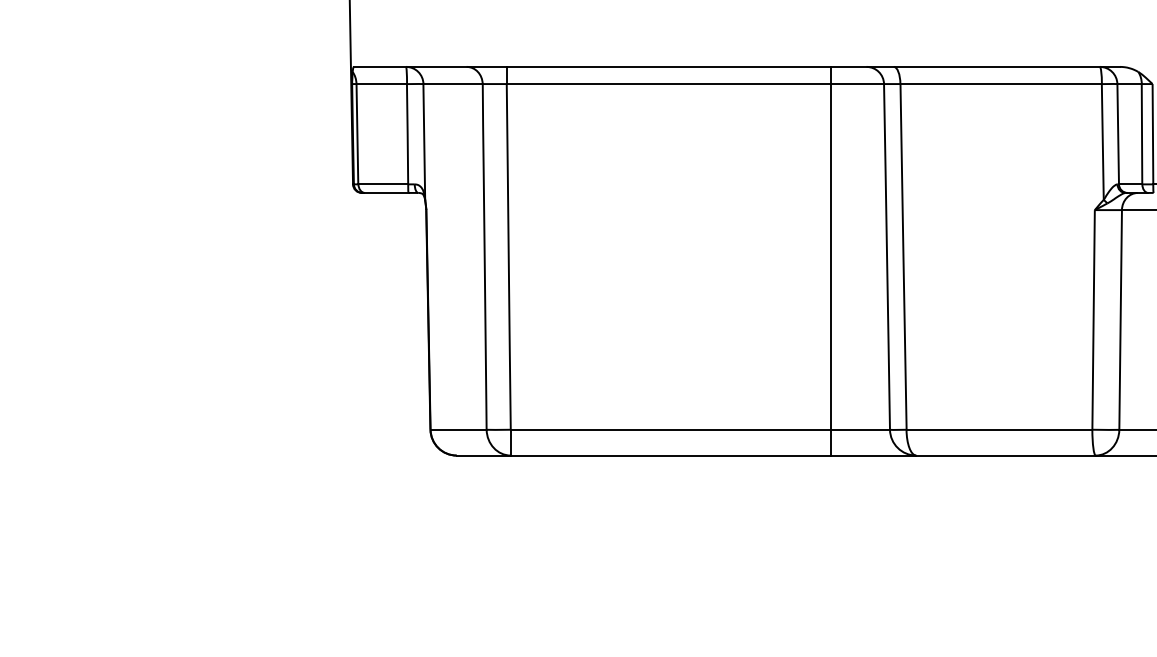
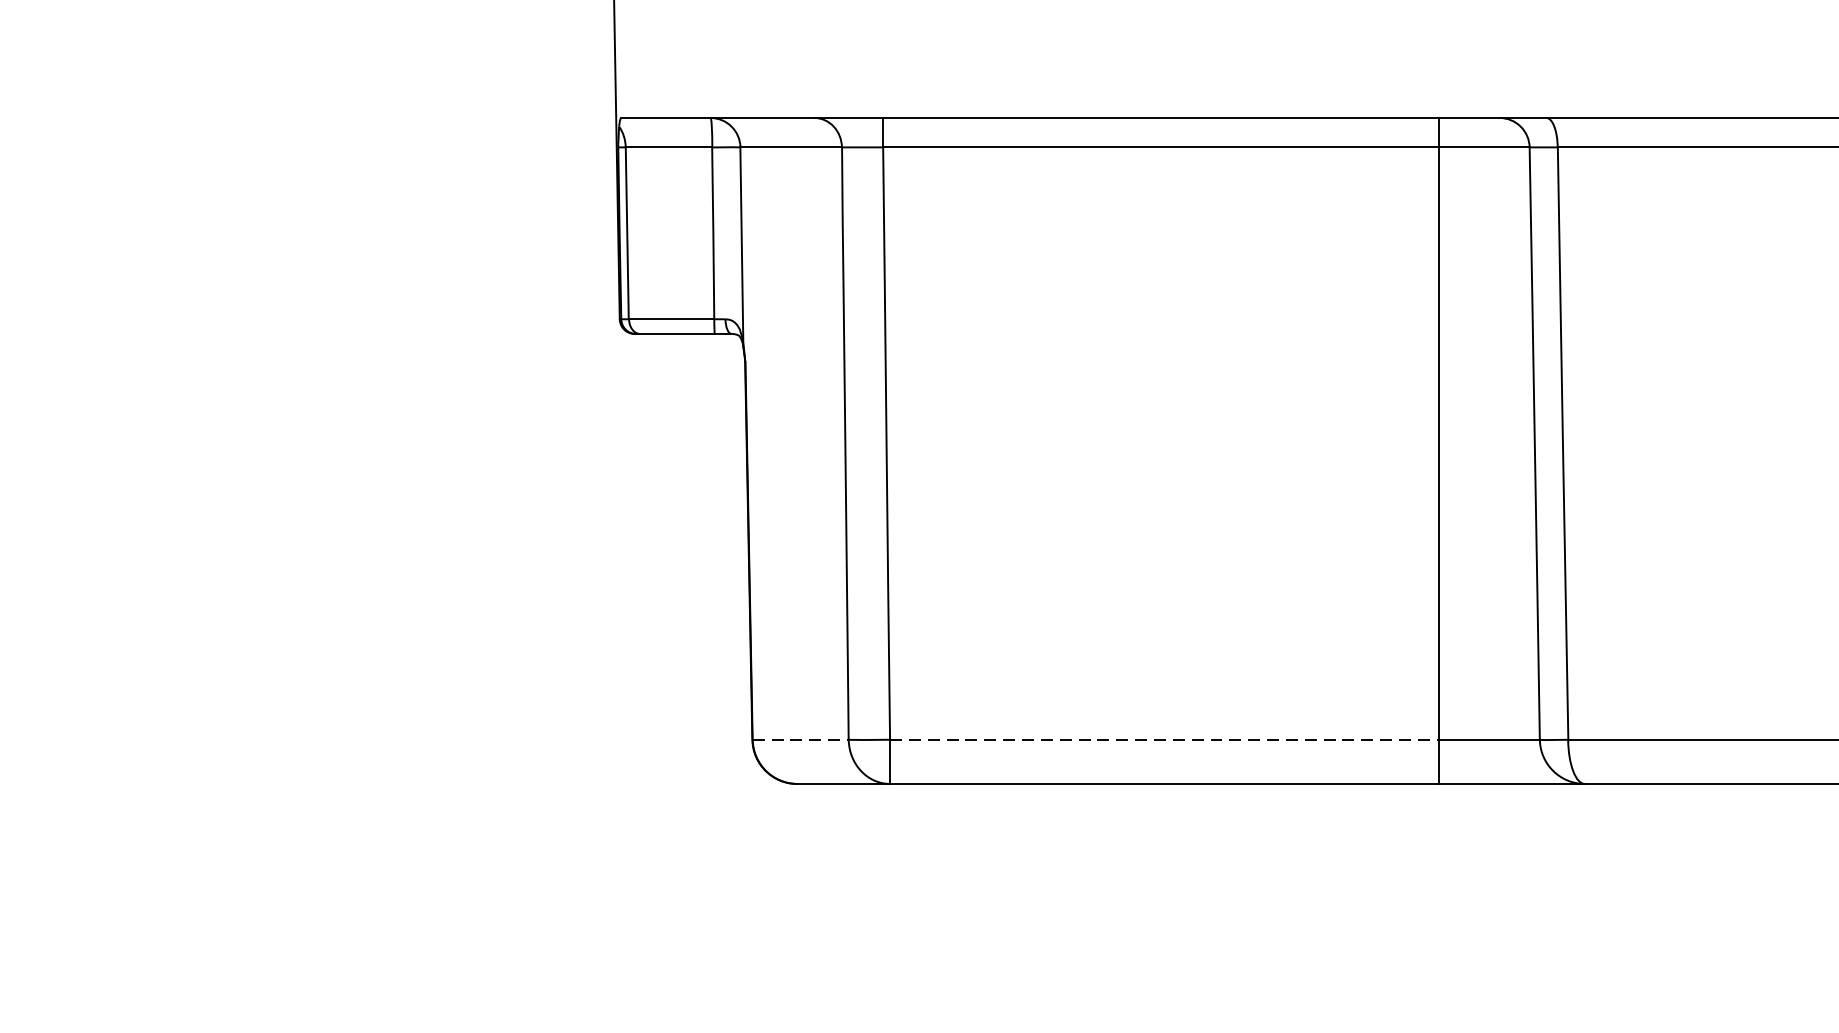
line: (459, 429) -> (802, 739), solid -> dashed
line: (671, 429) -> (1165, 739), solid -> dashed

